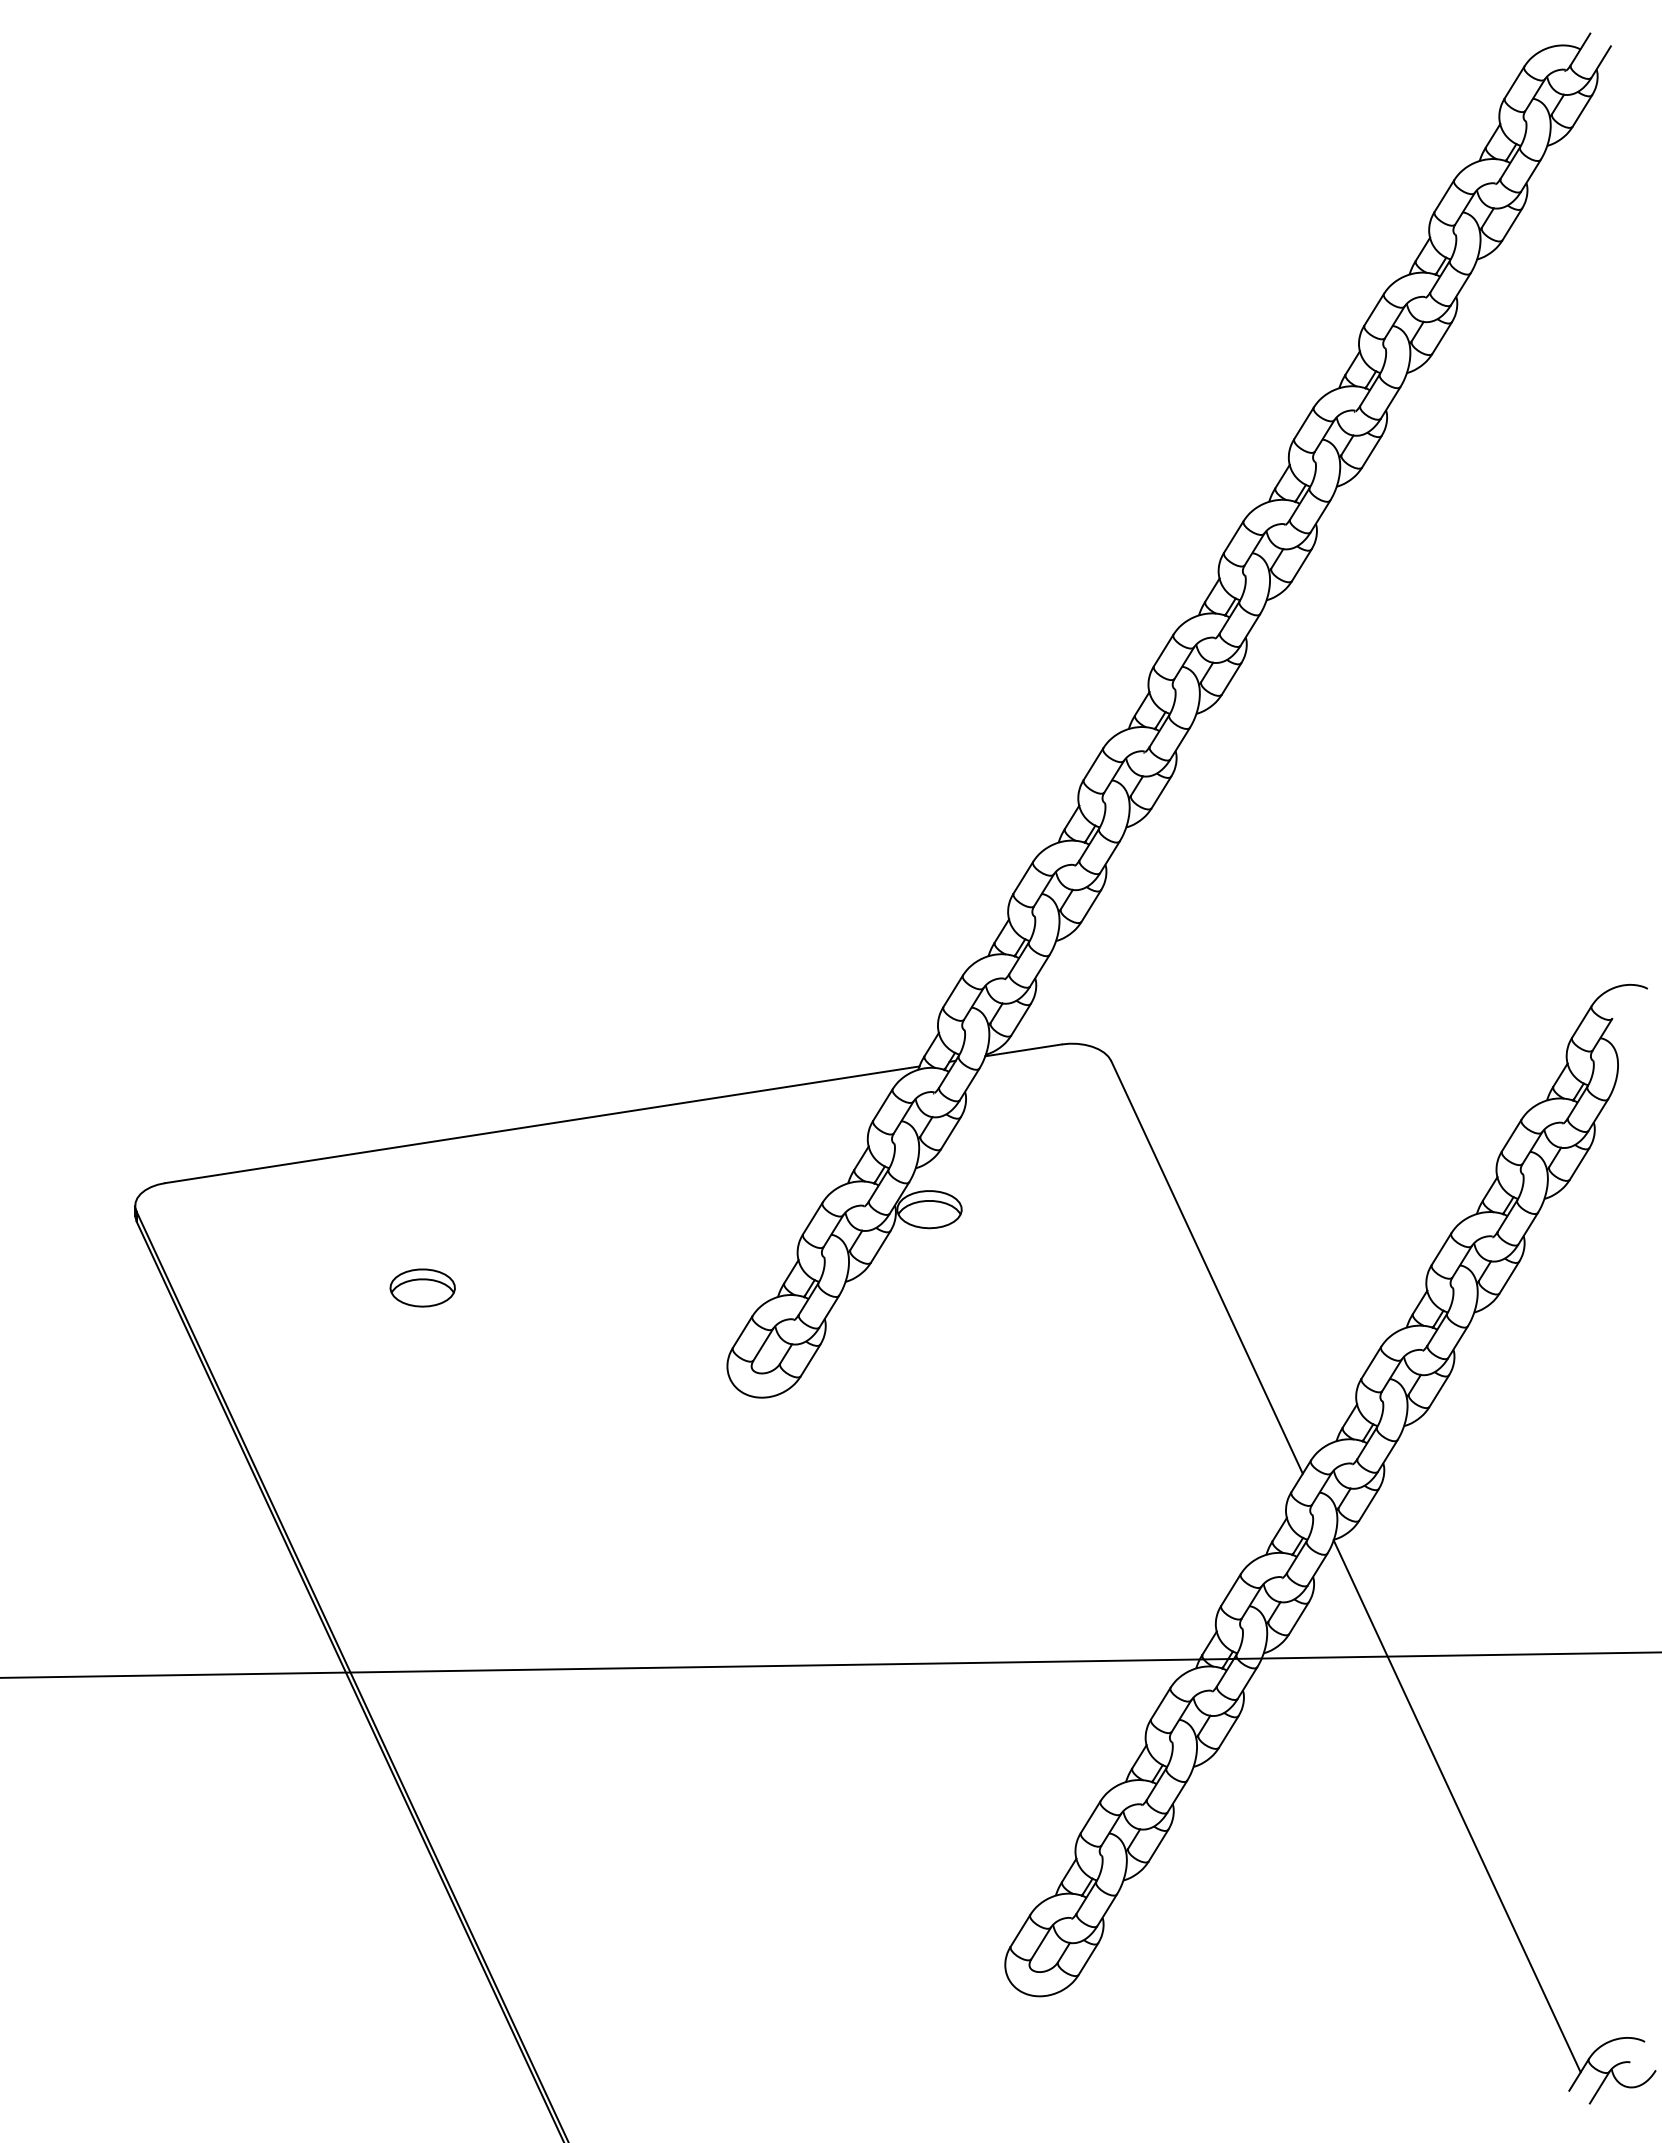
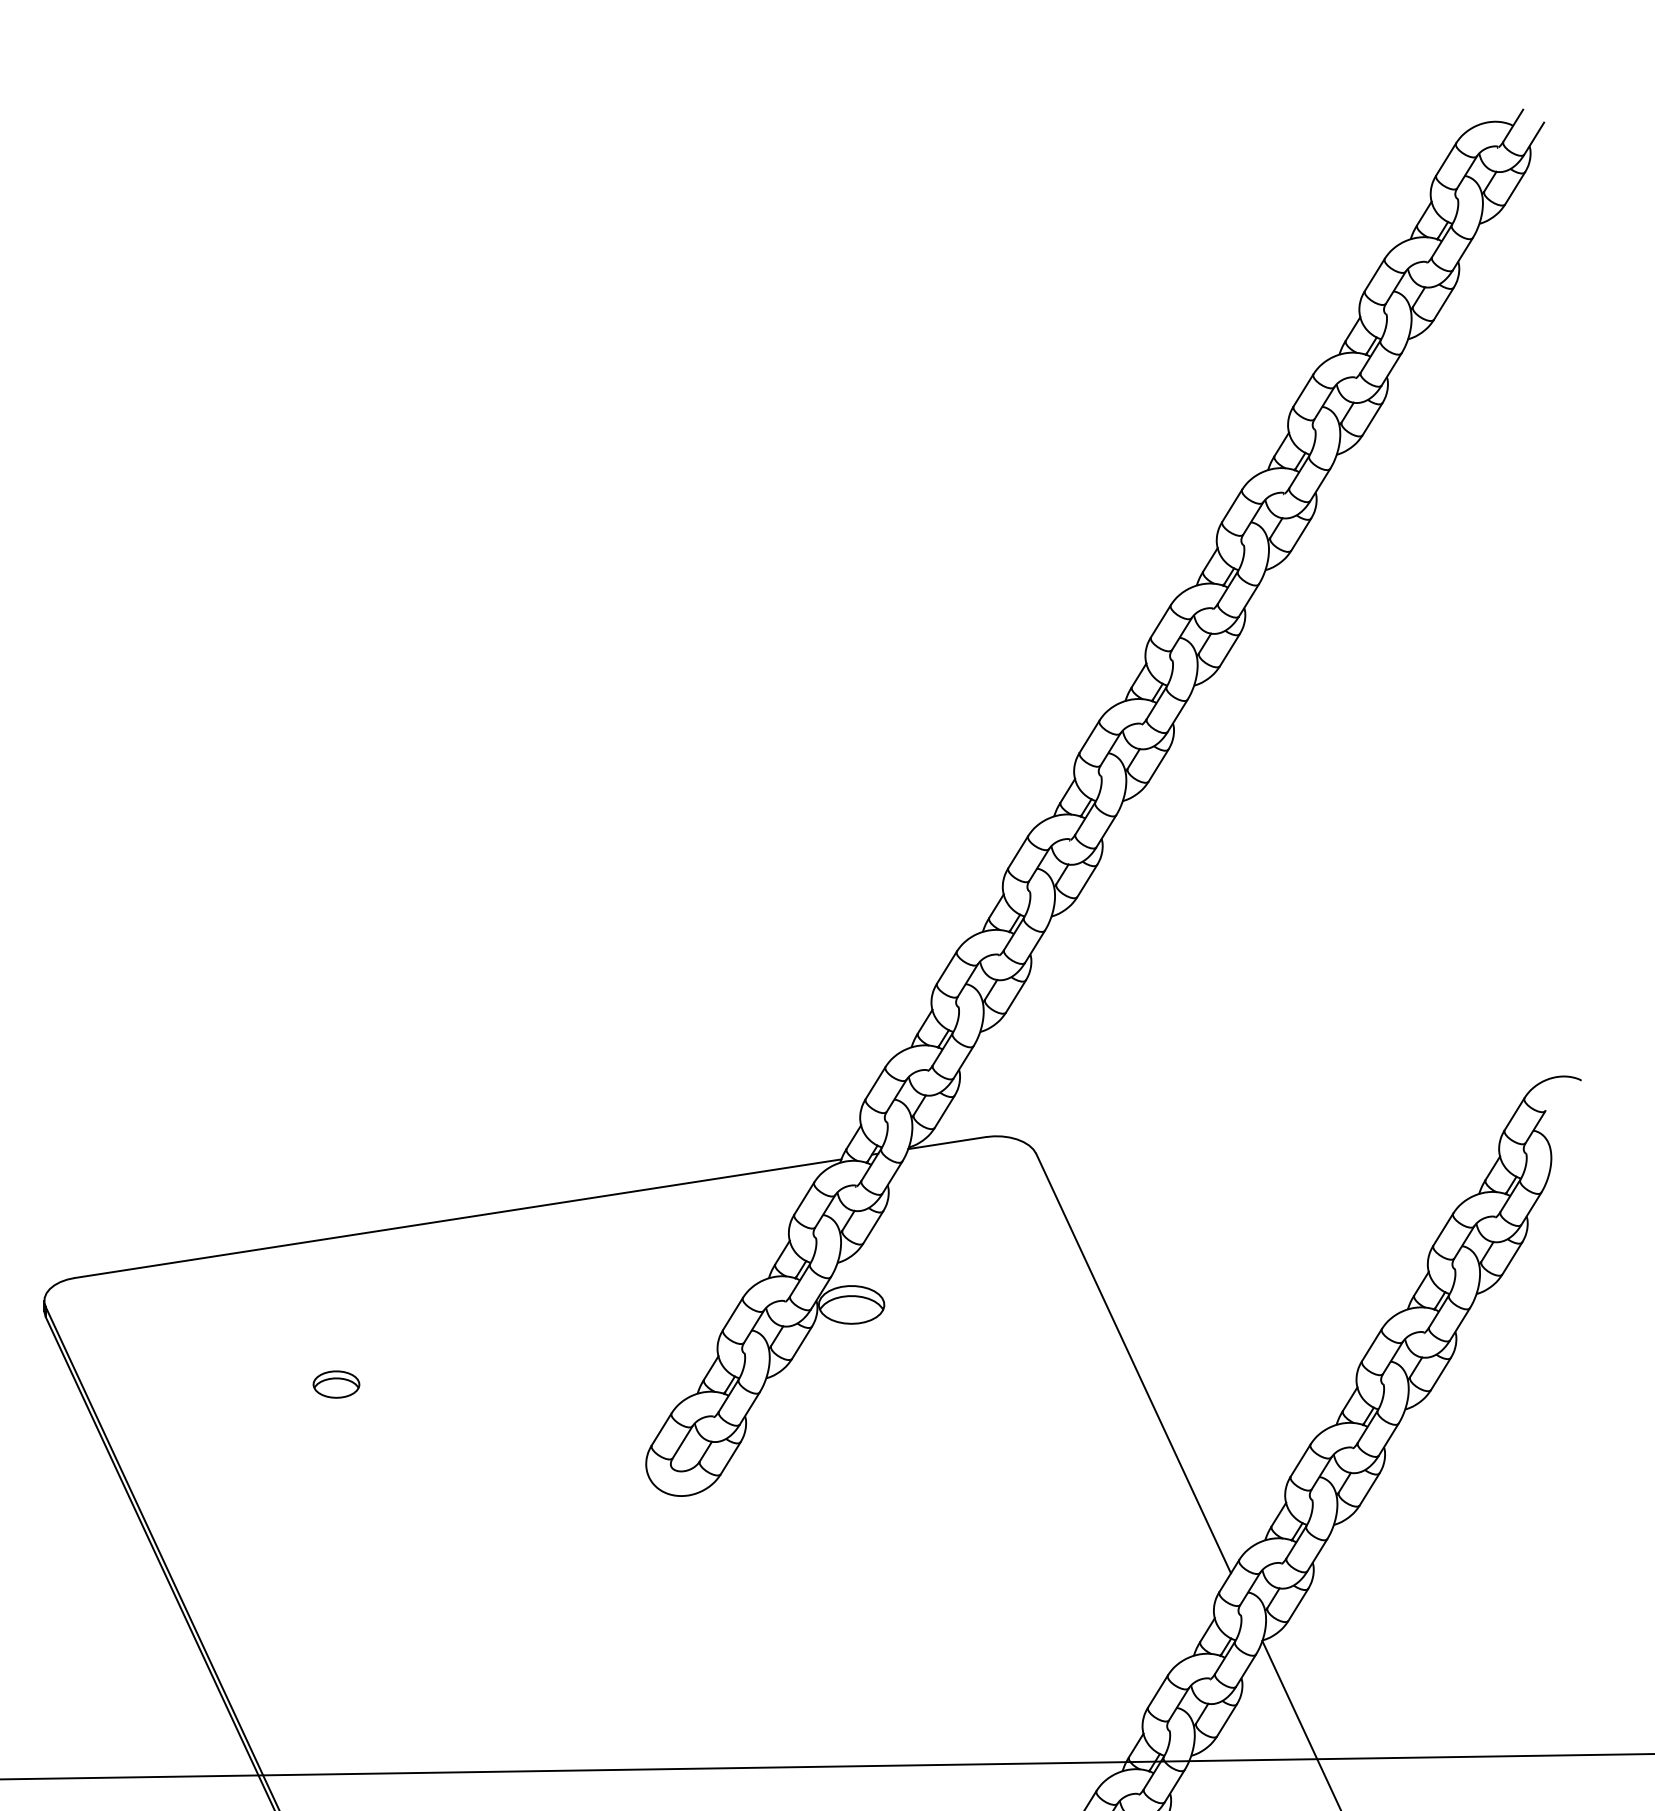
part: (422, 1287) -> (336, 1384), size x0.7

